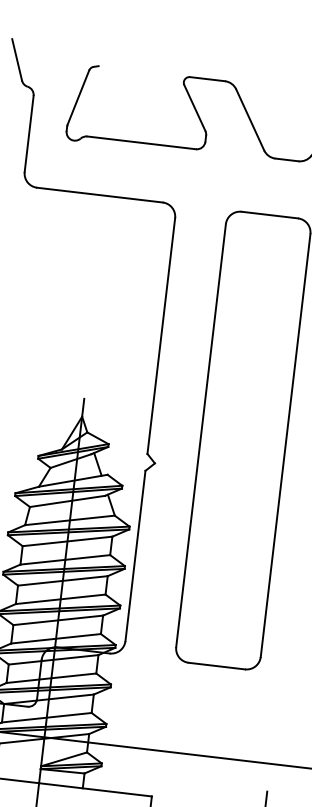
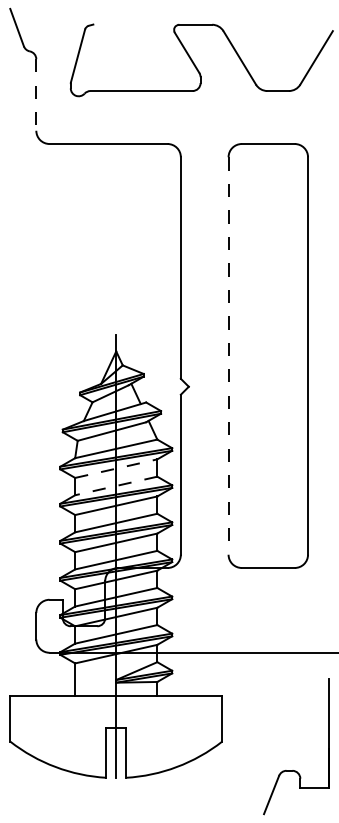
line: (29, 133) -> (36, 94), solid -> dashed
line: (200, 436) -> (228, 356), solid -> dashed
line: (67, 541) -> (116, 468), solid -> dashed
line: (64, 560) -> (115, 486), solid -> dashed

